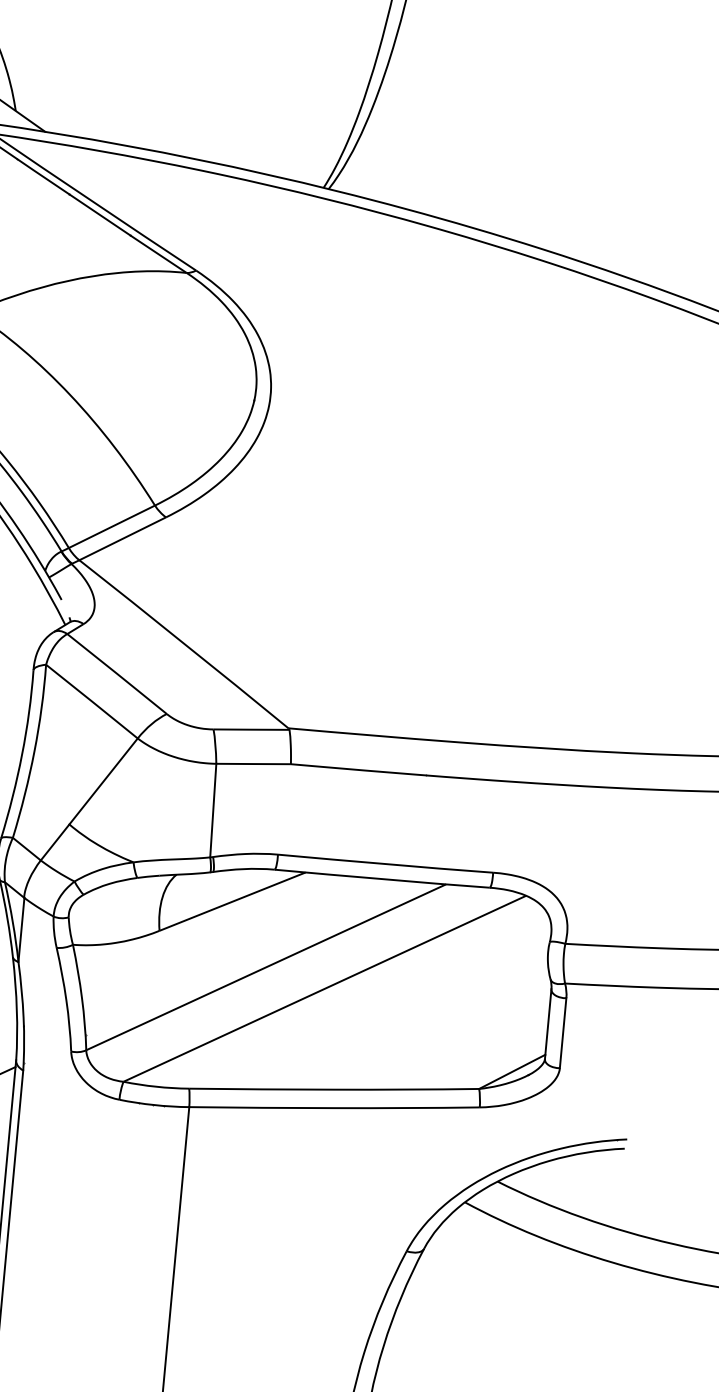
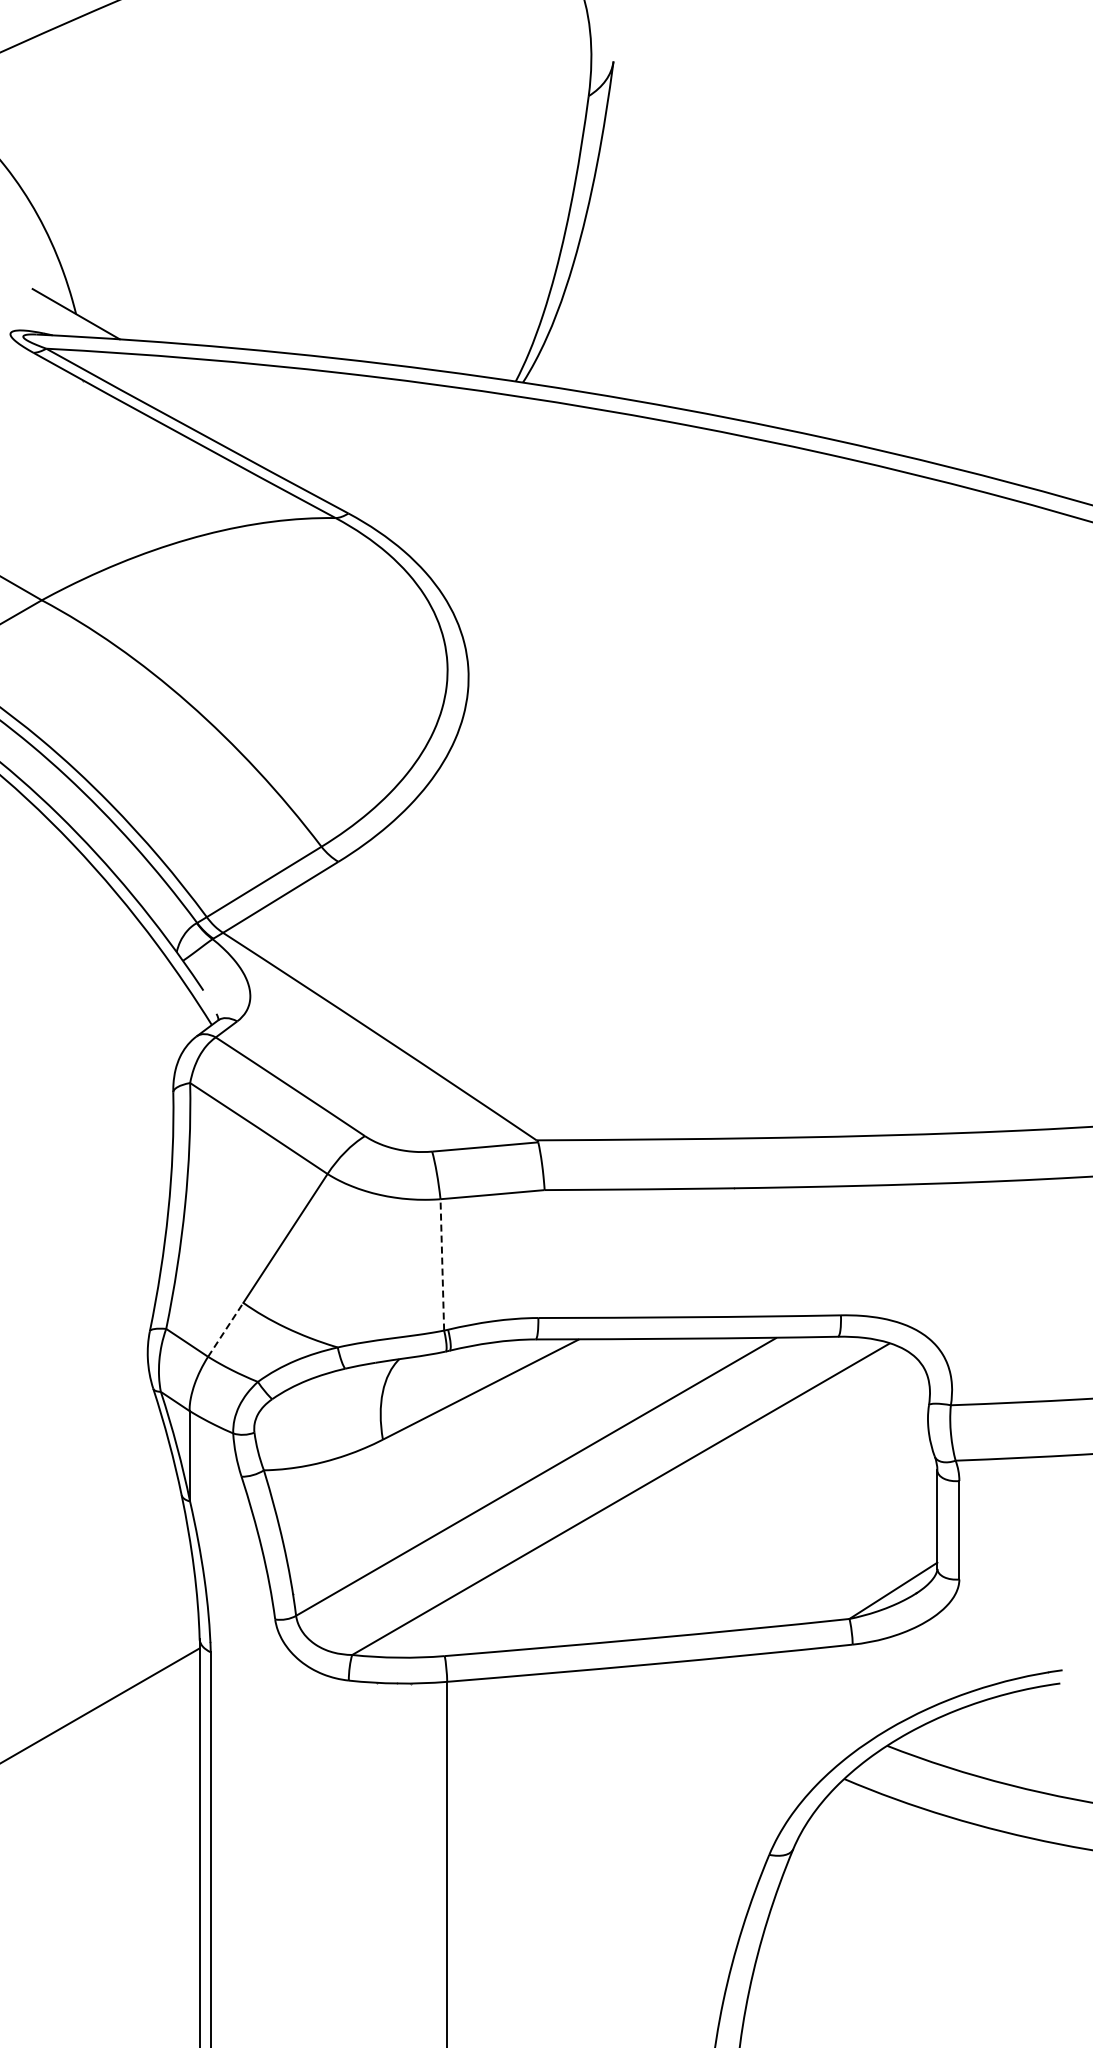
line: (213, 810) -> (442, 1264), solid -> dashed
line: (55, 842) -> (226, 1329), solid -> dashed

